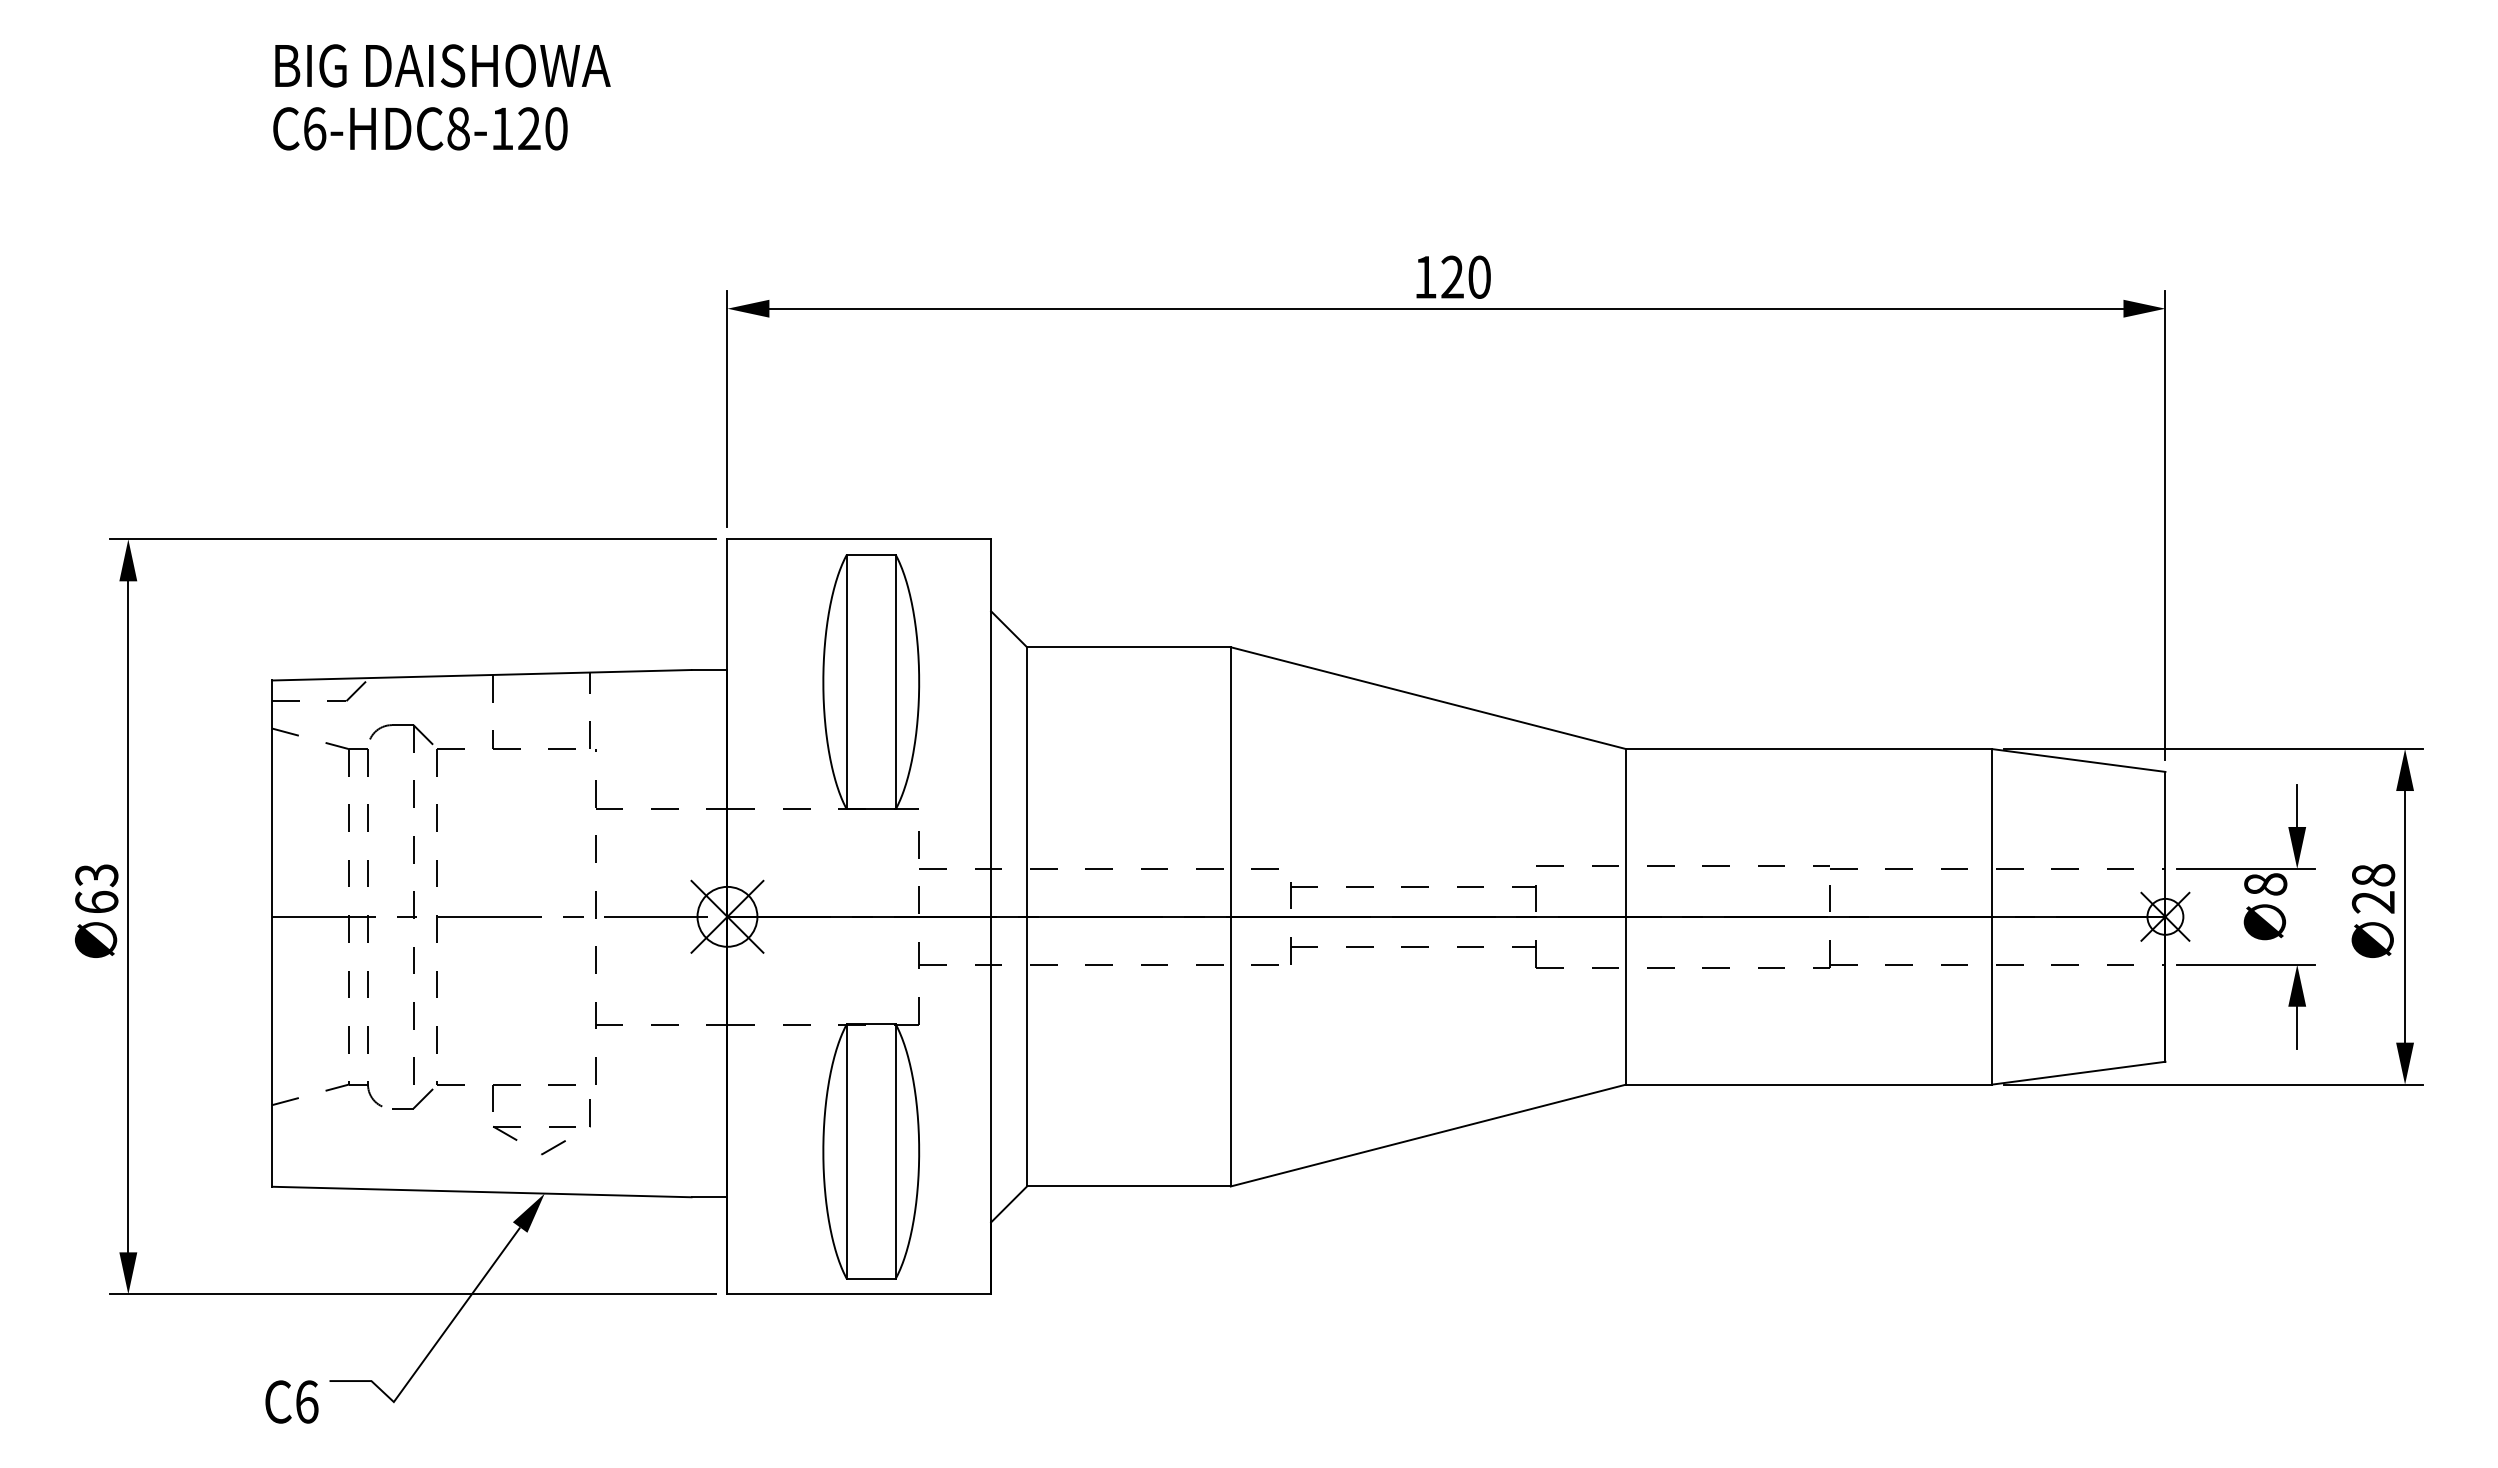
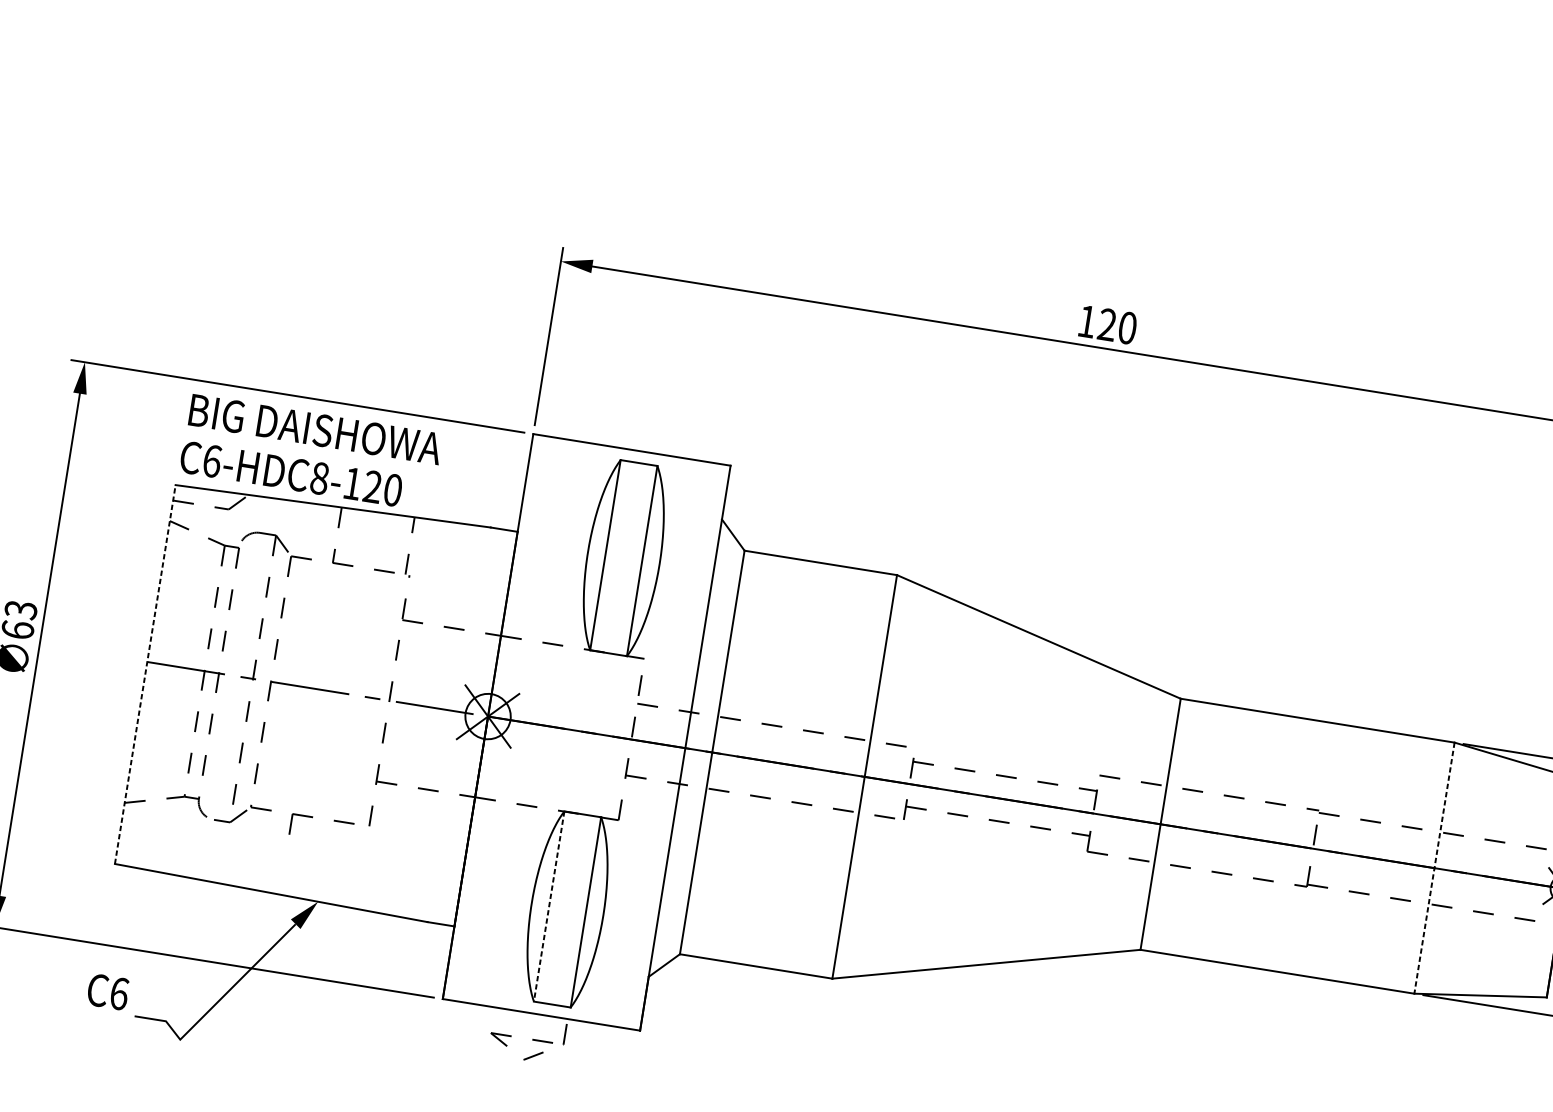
text: (441, 97) -> (310, 453), moved
line: (1992, 916) -> (1434, 867), solid -> dashed
line: (272, 933) -> (145, 674), solid -> dashed
part: (549, 1127) -> (532, 1040), moved
line: (846, 1152) -> (548, 907), solid -> dashed
text: (291, 1401) -> (107, 991), moved

